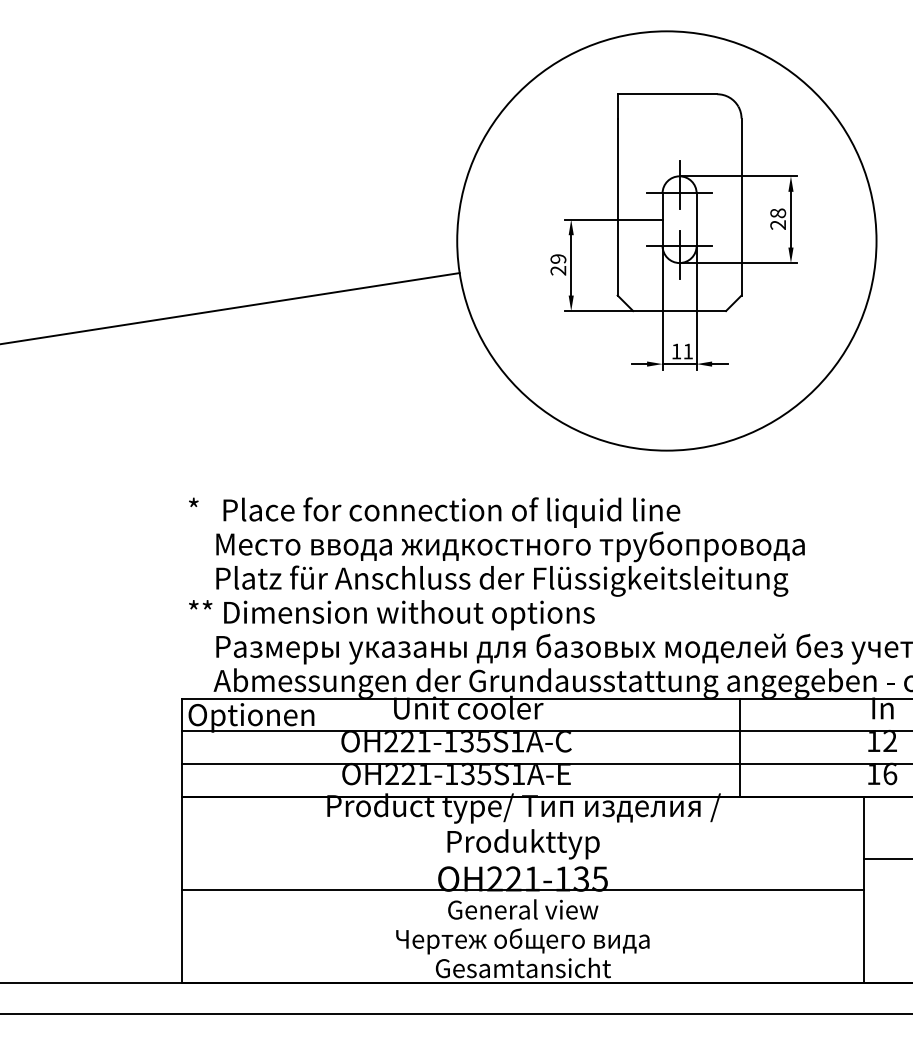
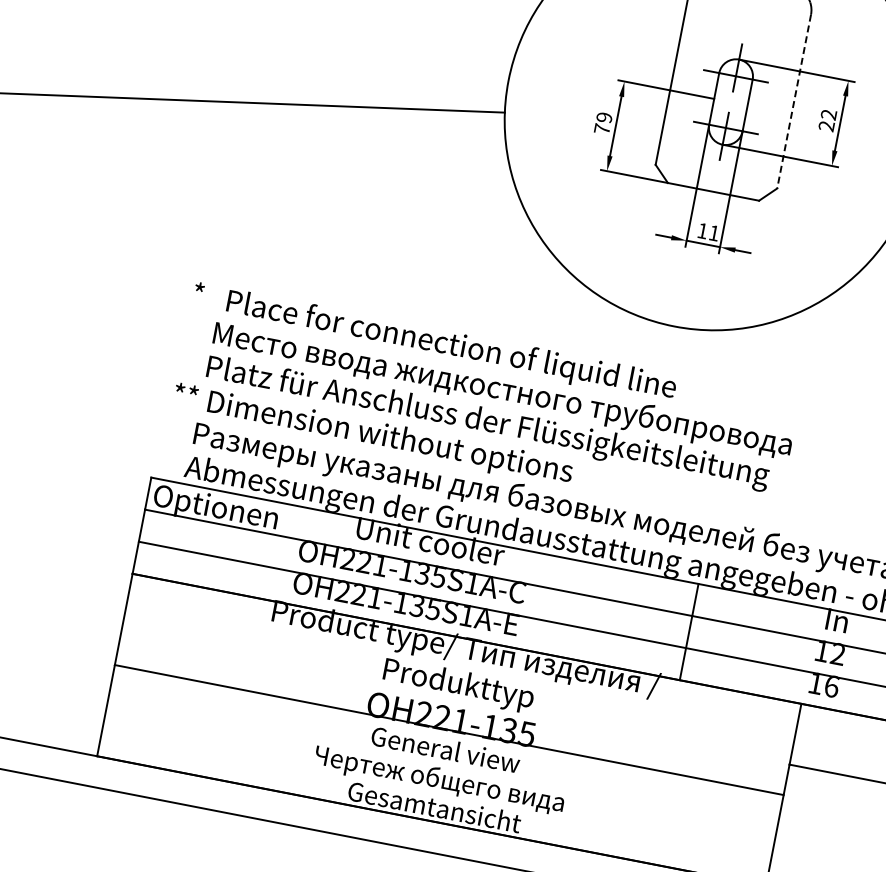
line: (741, 207) -> (794, 102), solid -> dashed
text: (778, 213) -> (829, 114), 28 -> 22
text: (558, 270) -> (602, 128), 29 -> 79

